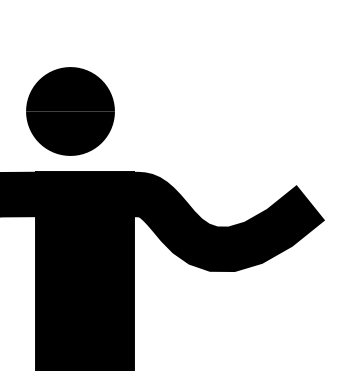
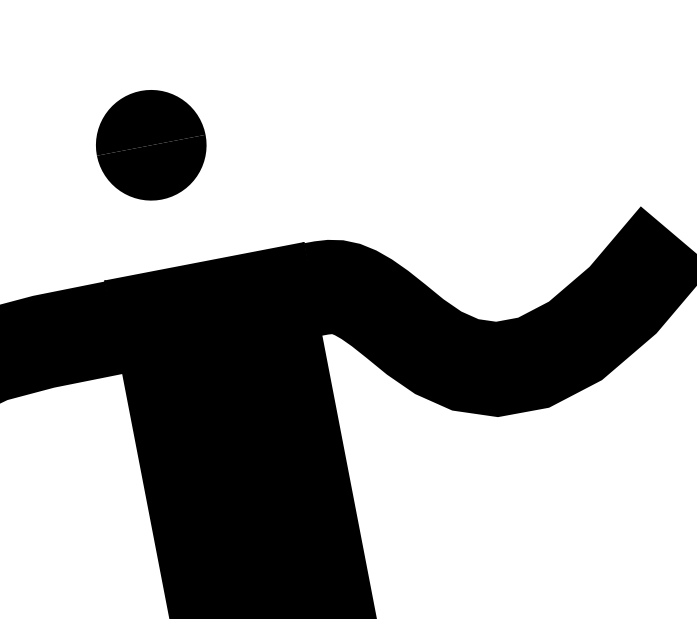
part: (70, 111) -> (151, 145), size x0.6

